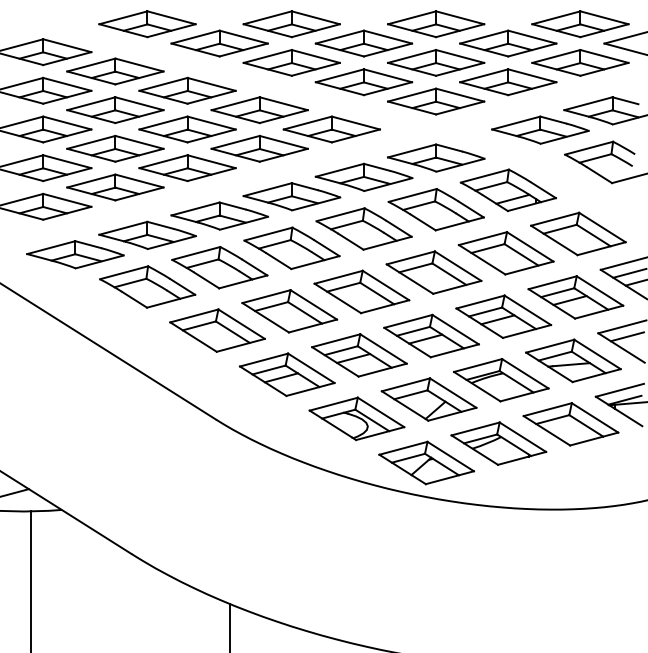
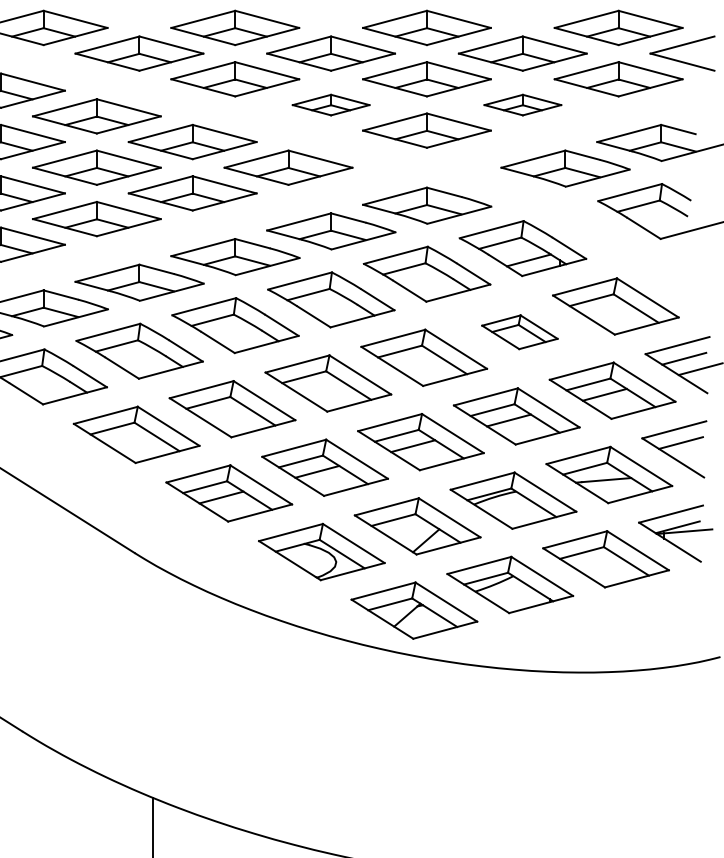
part: (363, 82) -> (330, 105), size x0.6
part: (508, 82) -> (523, 105), size x0.6
part: (505, 253) -> (519, 332), size x0.6

